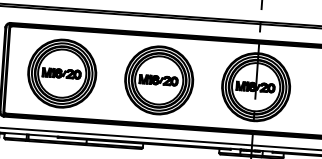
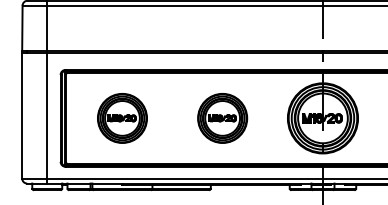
part: (62, 73) -> (122, 118), size x0.7
part: (158, 80) -> (222, 118), size x0.7

